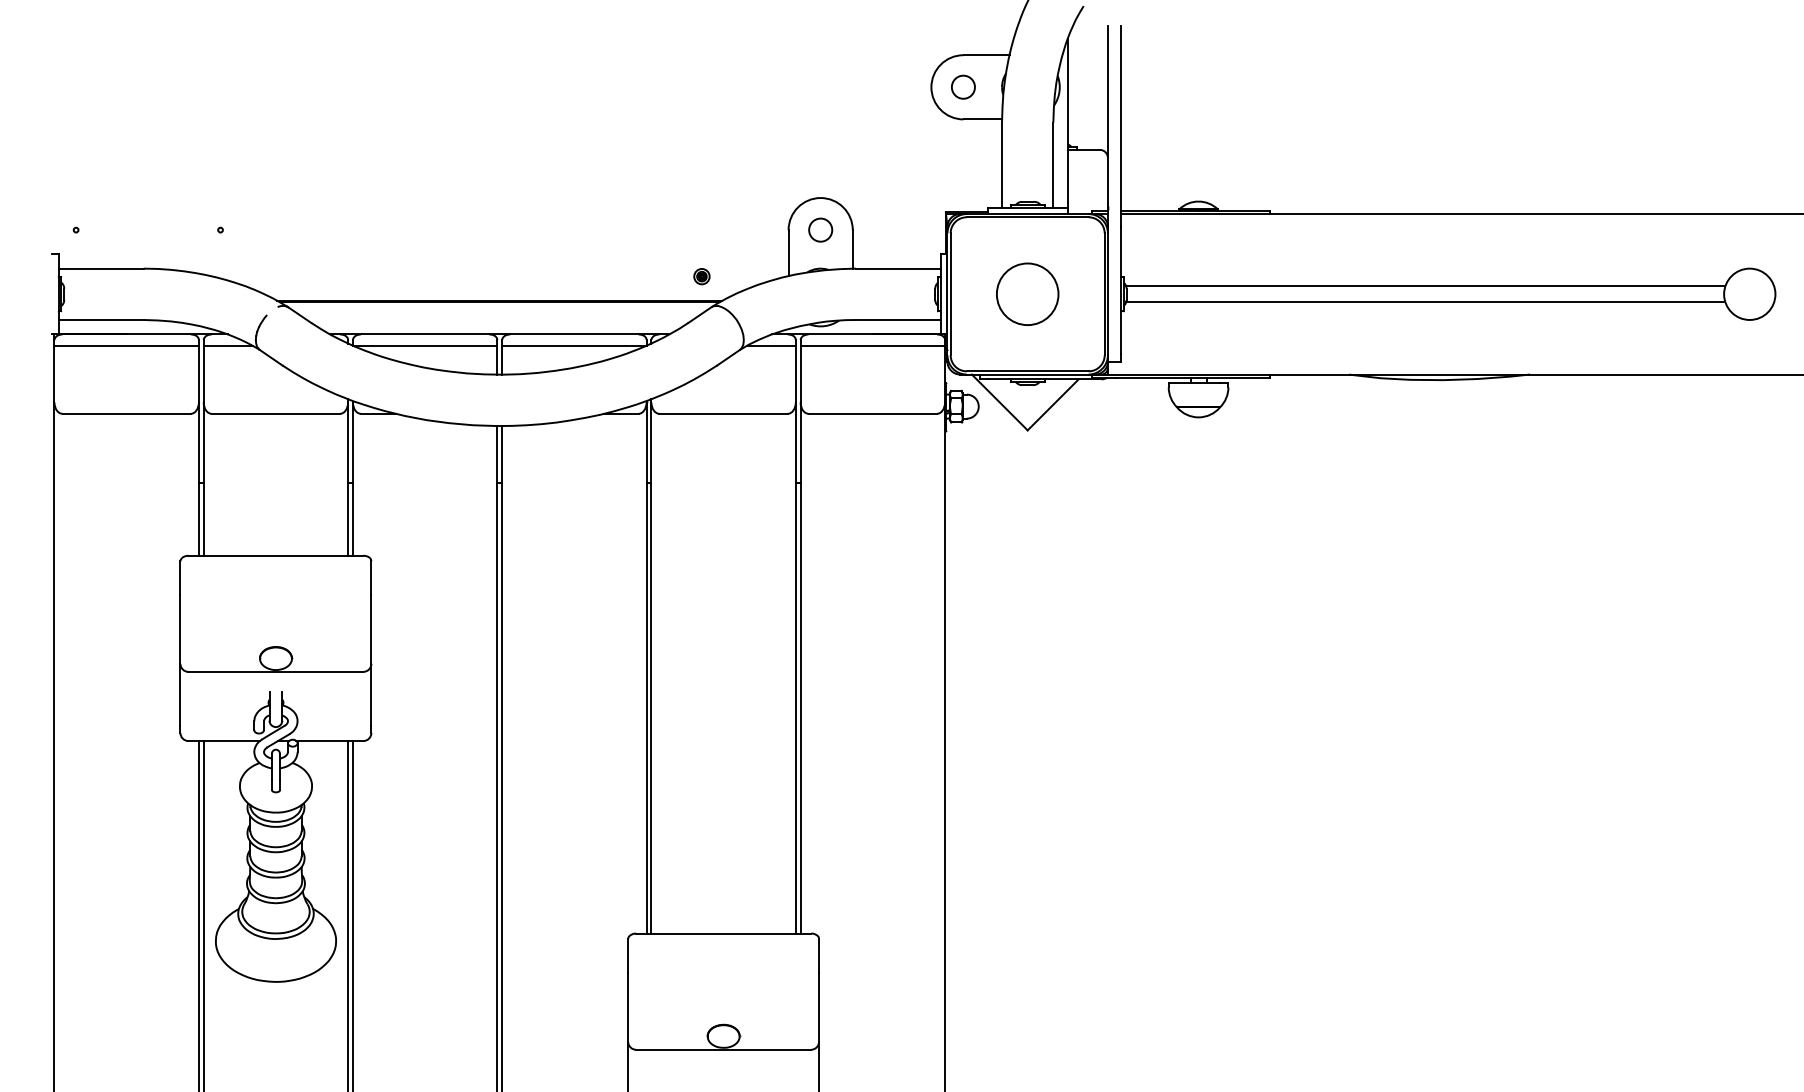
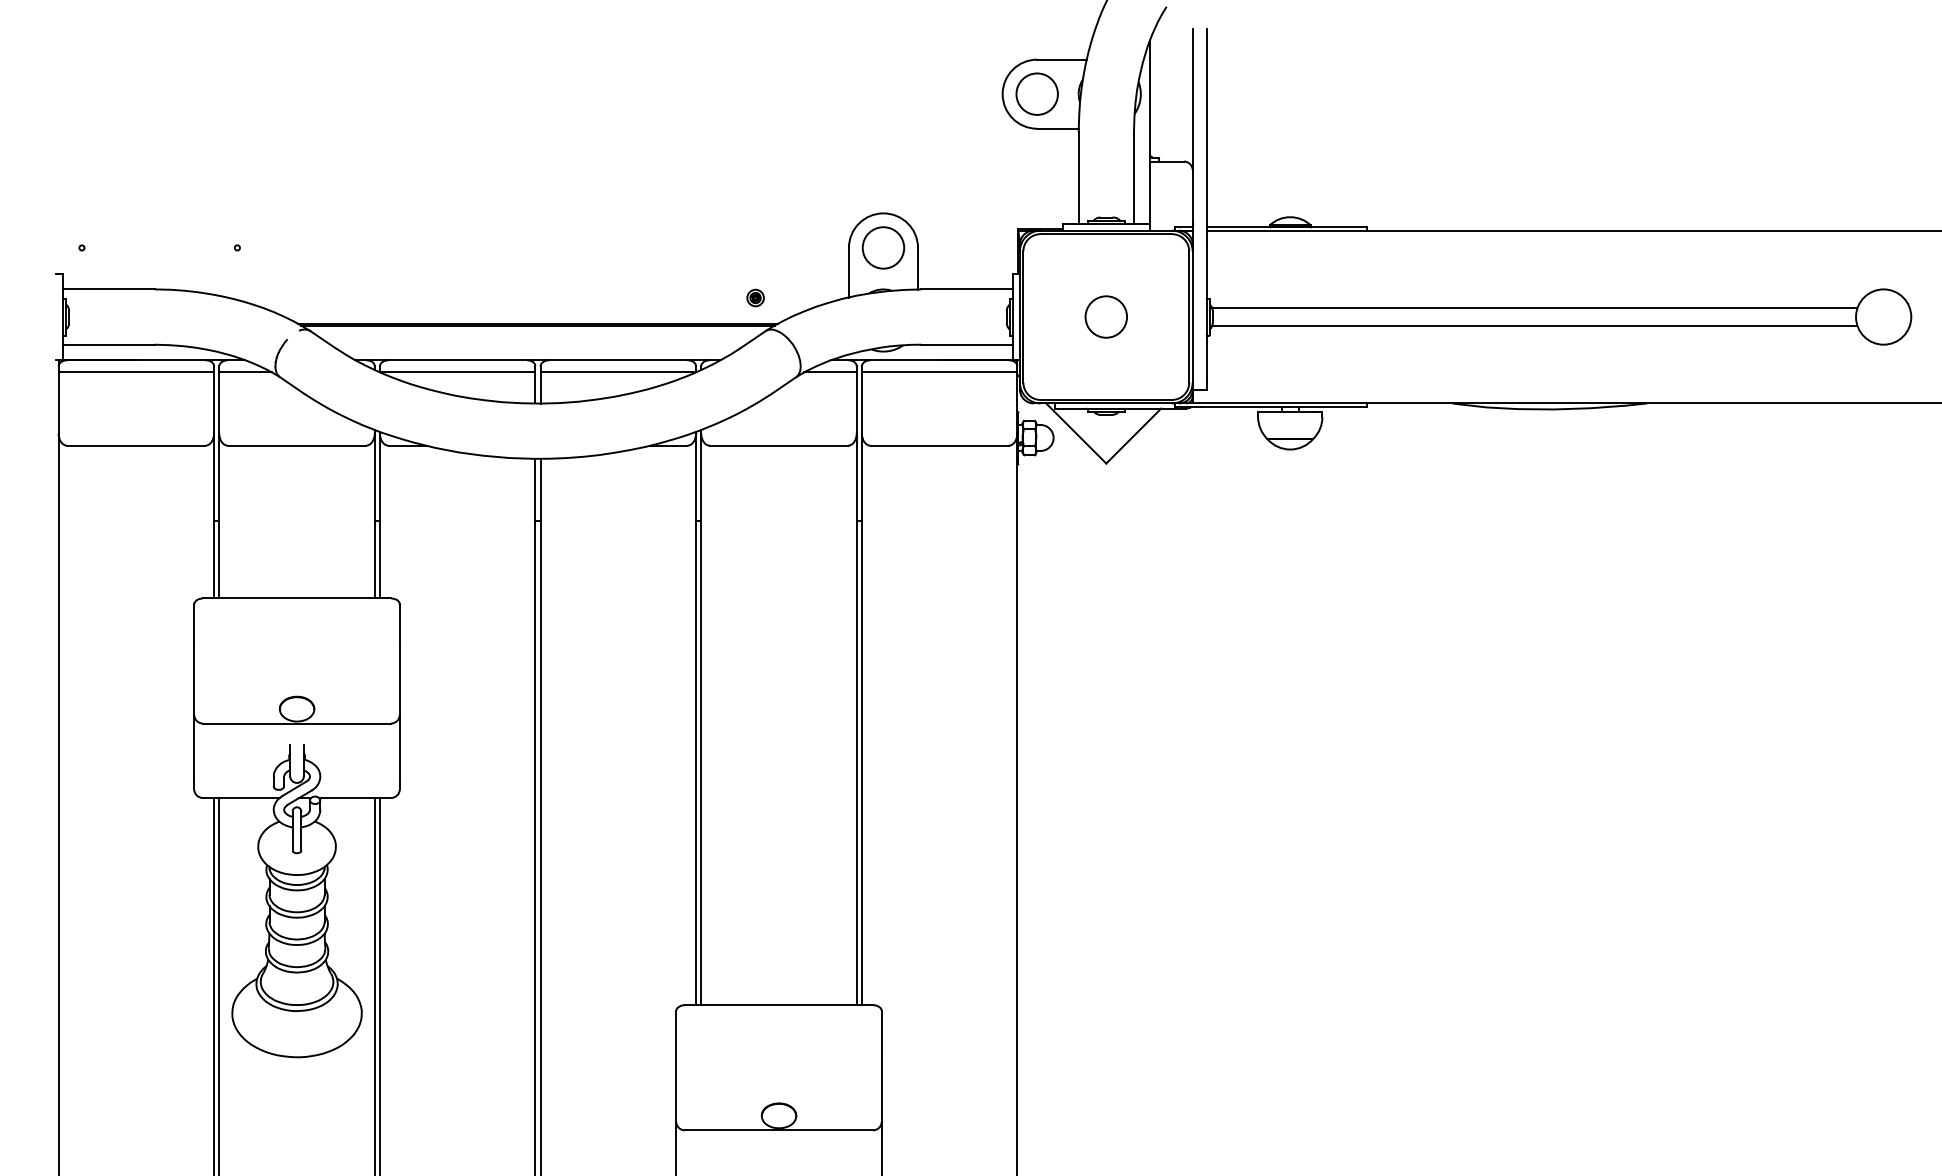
circle: (962, 86) -> (1036, 93), size x1.67
circle: (820, 229) -> (883, 247), size x1.67
circle: (1027, 293) -> (1106, 316), size x0.62

